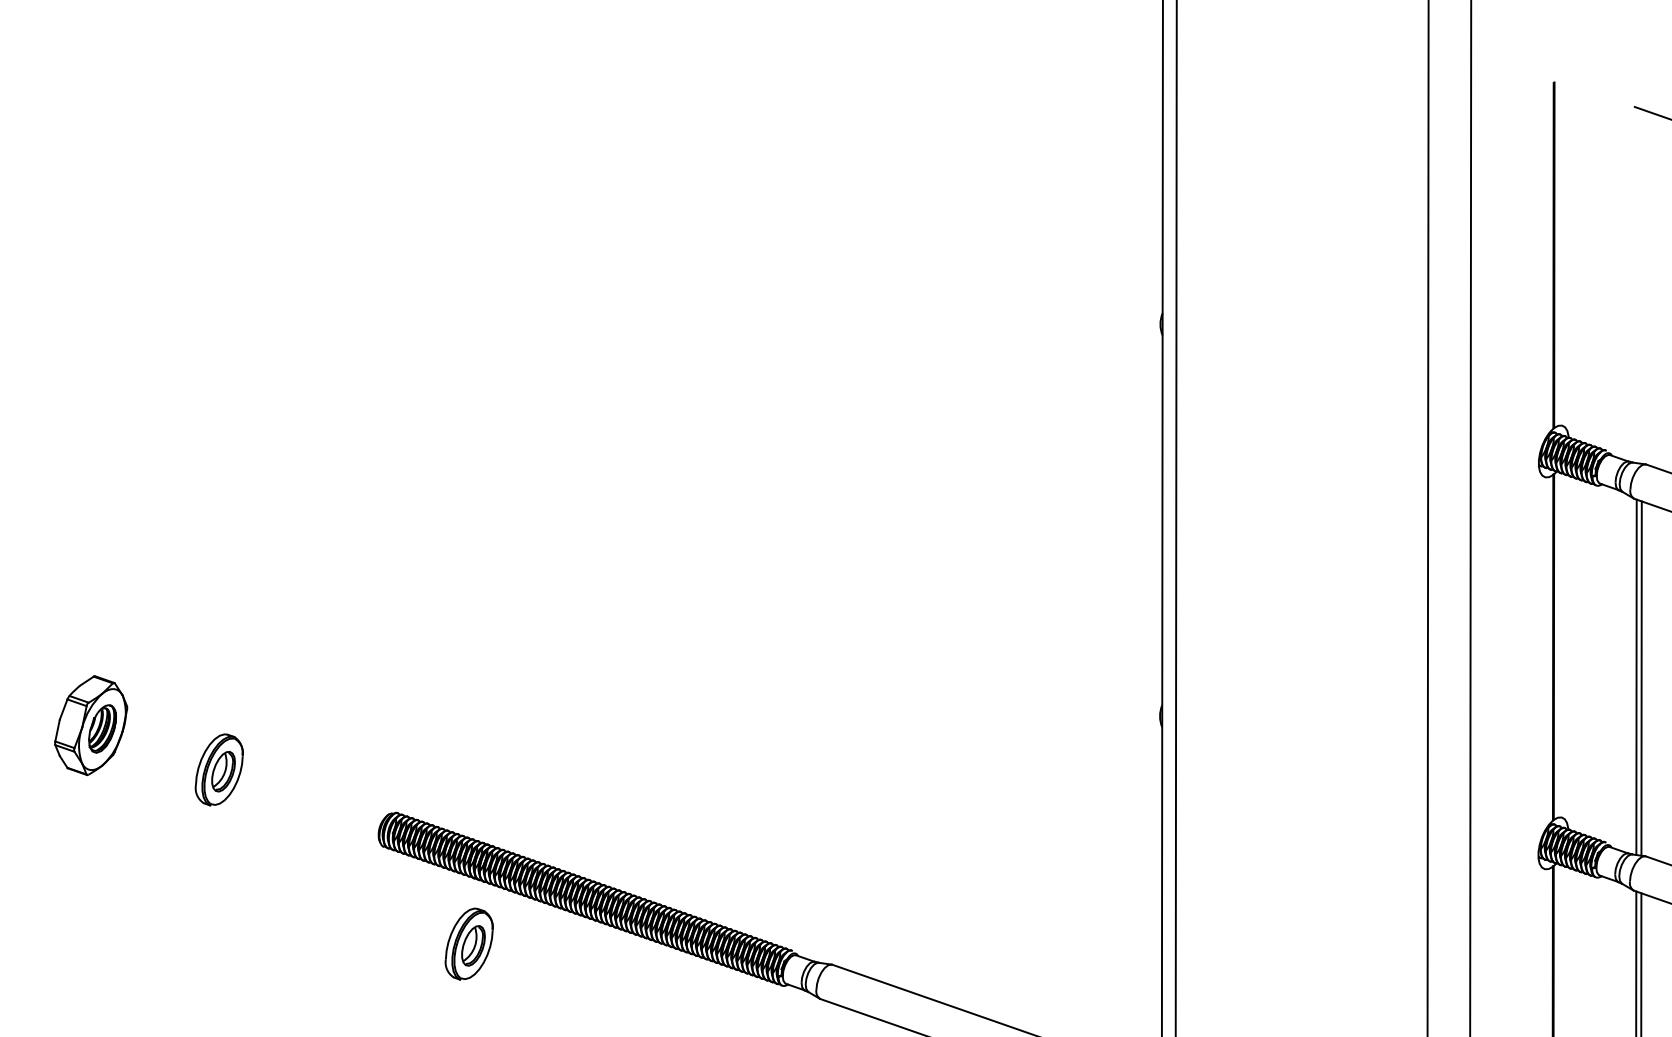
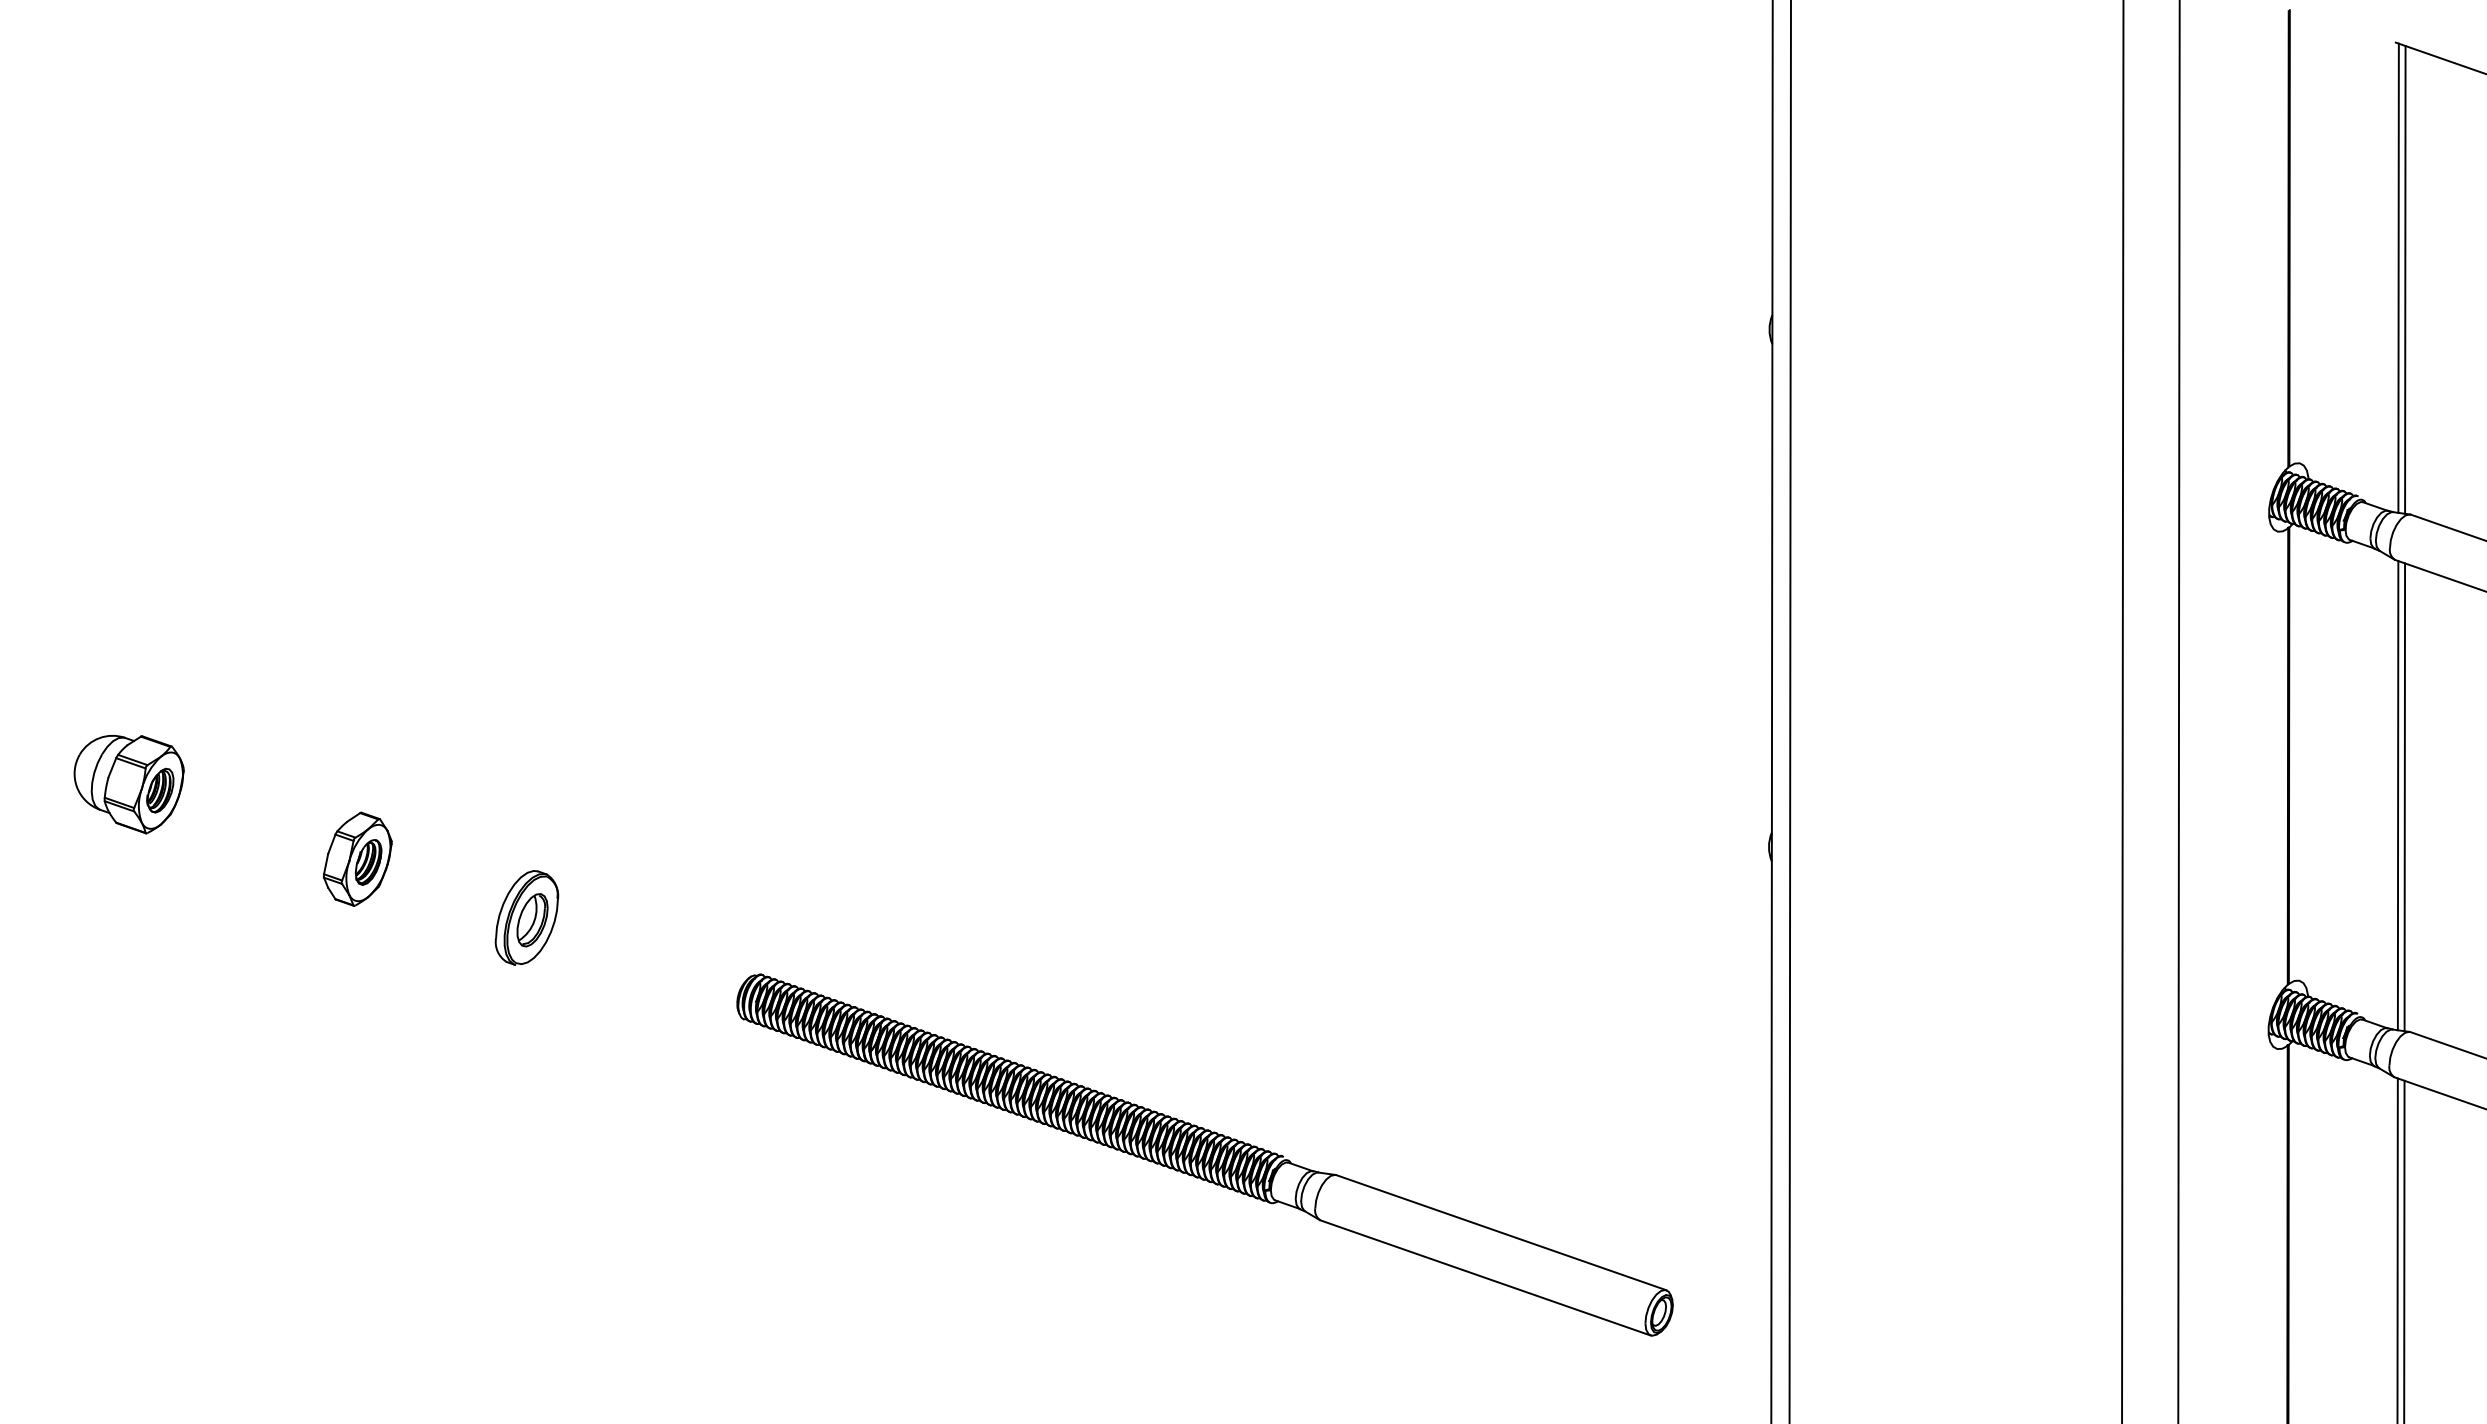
line: (1636, 284) -> (2398, 277), added
line: (1642, 286) -> (2405, 279), added
part: (90, 724) -> (357, 858), size x0.71
part: (468, 943) -> (856, 1147), removed

